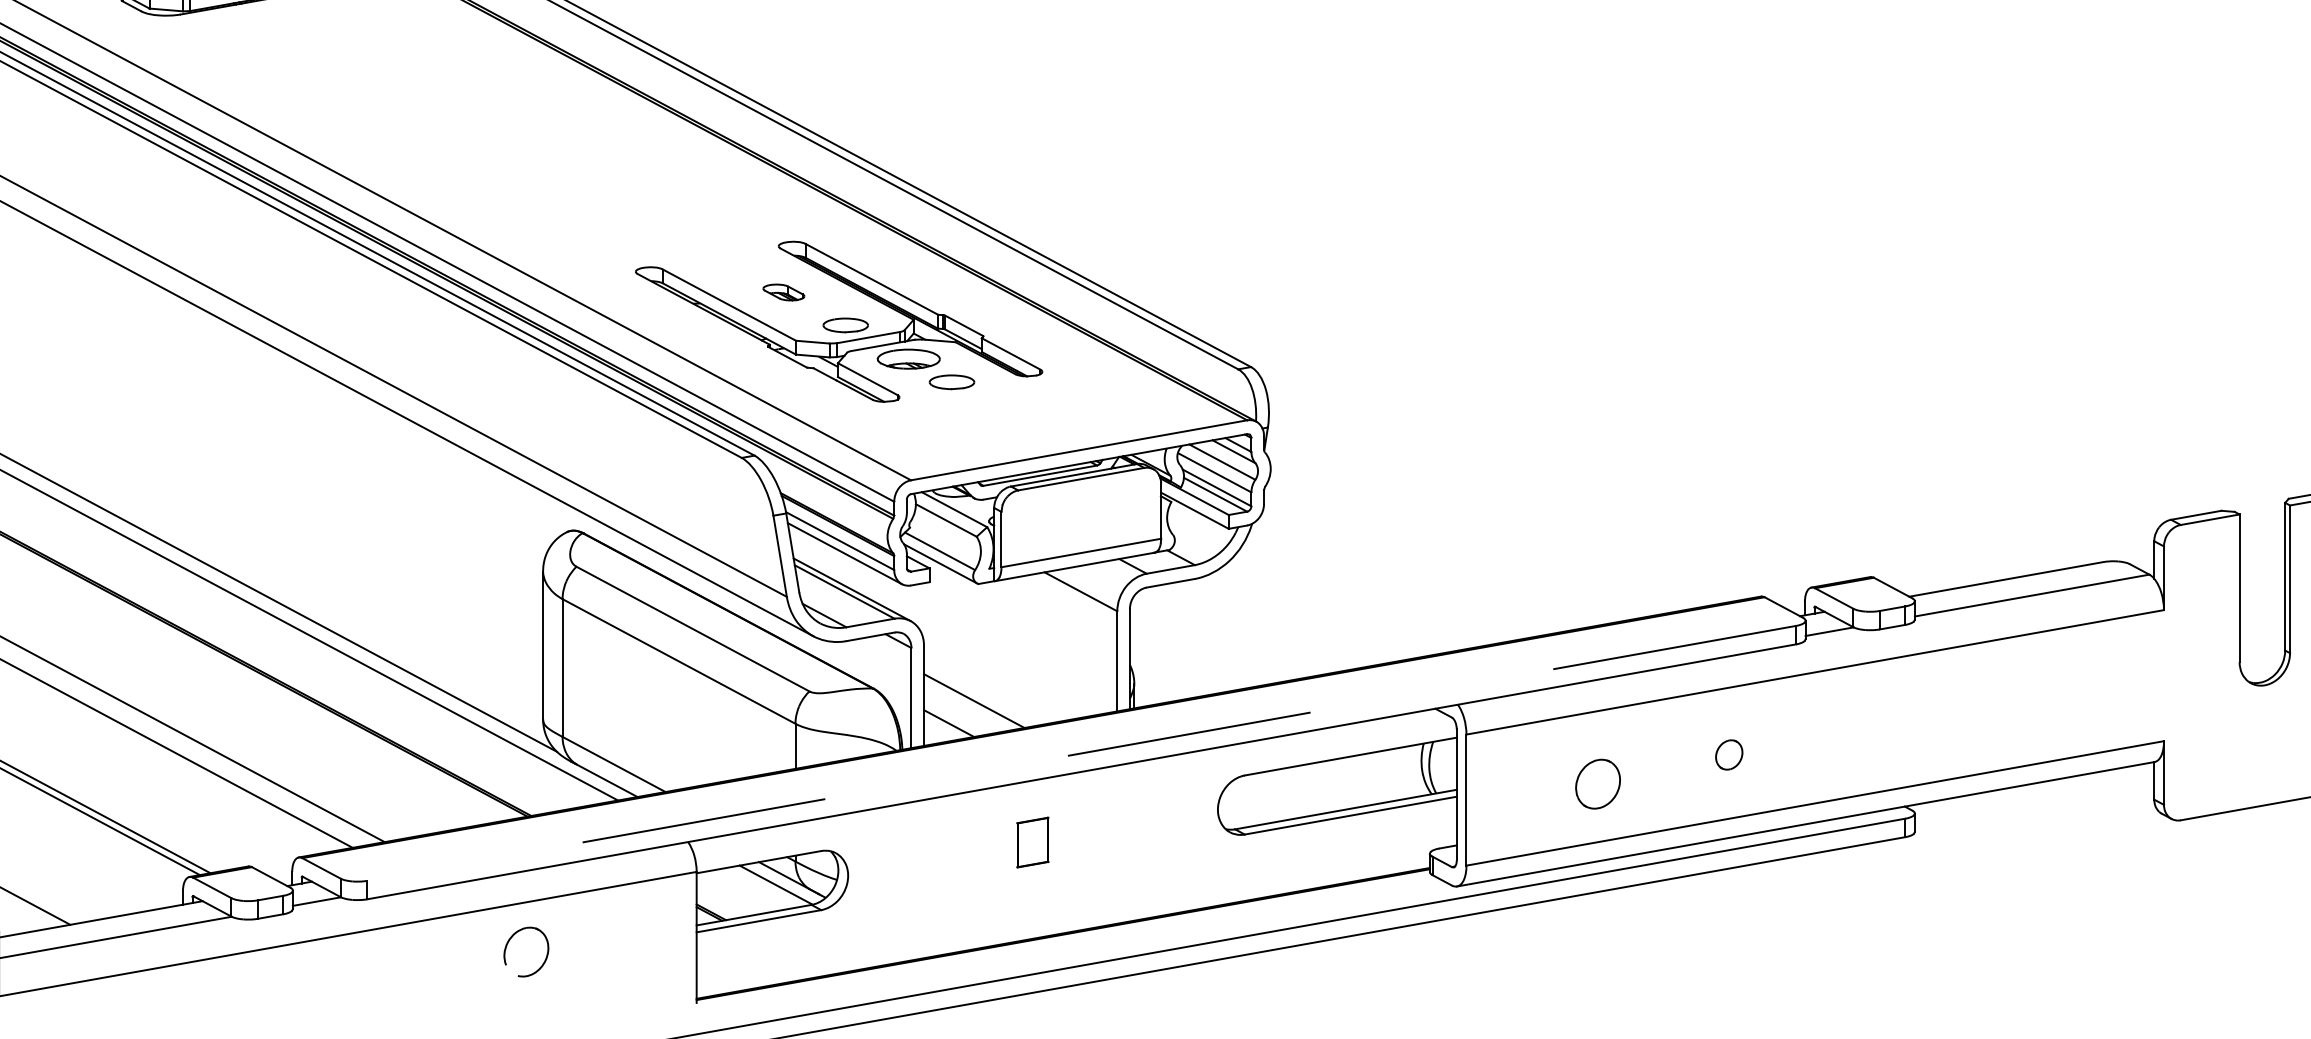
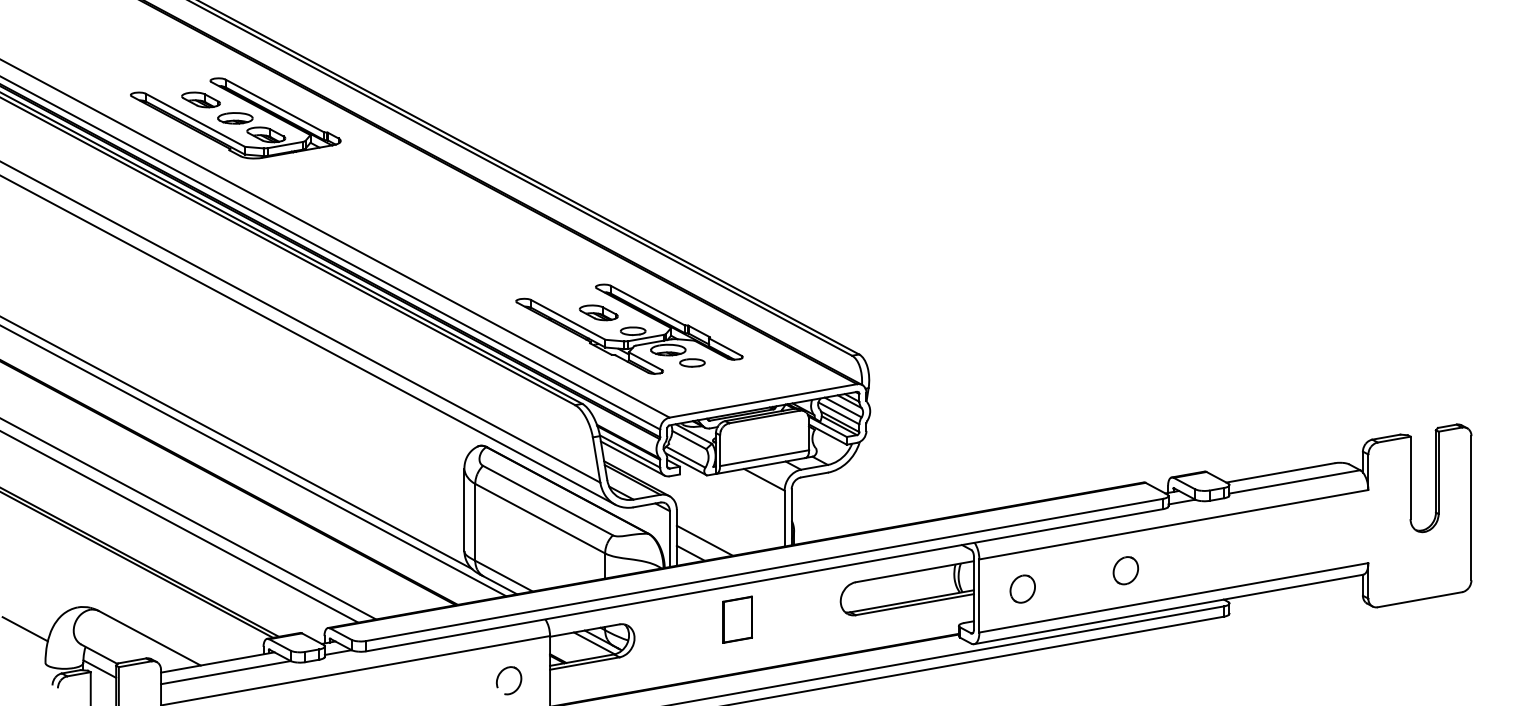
part: (783, 291) -> (598, 312), size x1.67
line: (1081, 752) -> (764, 569), dashed -> solid
part: (1728, 754) -> (1125, 570), size x1.67
part: (1597, 783) -> (1022, 588), moved
part: (1032, 842) -> (737, 619), size x1.67
part: (545, 955) -> (519, 682), moved

